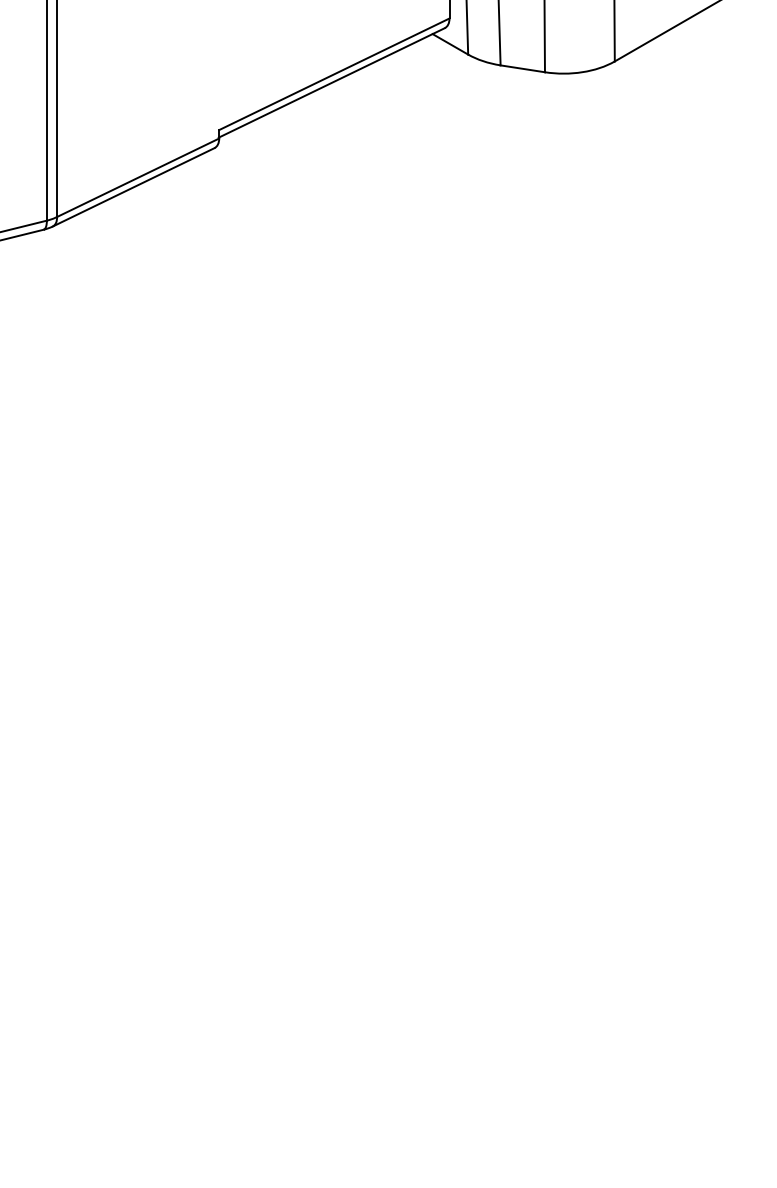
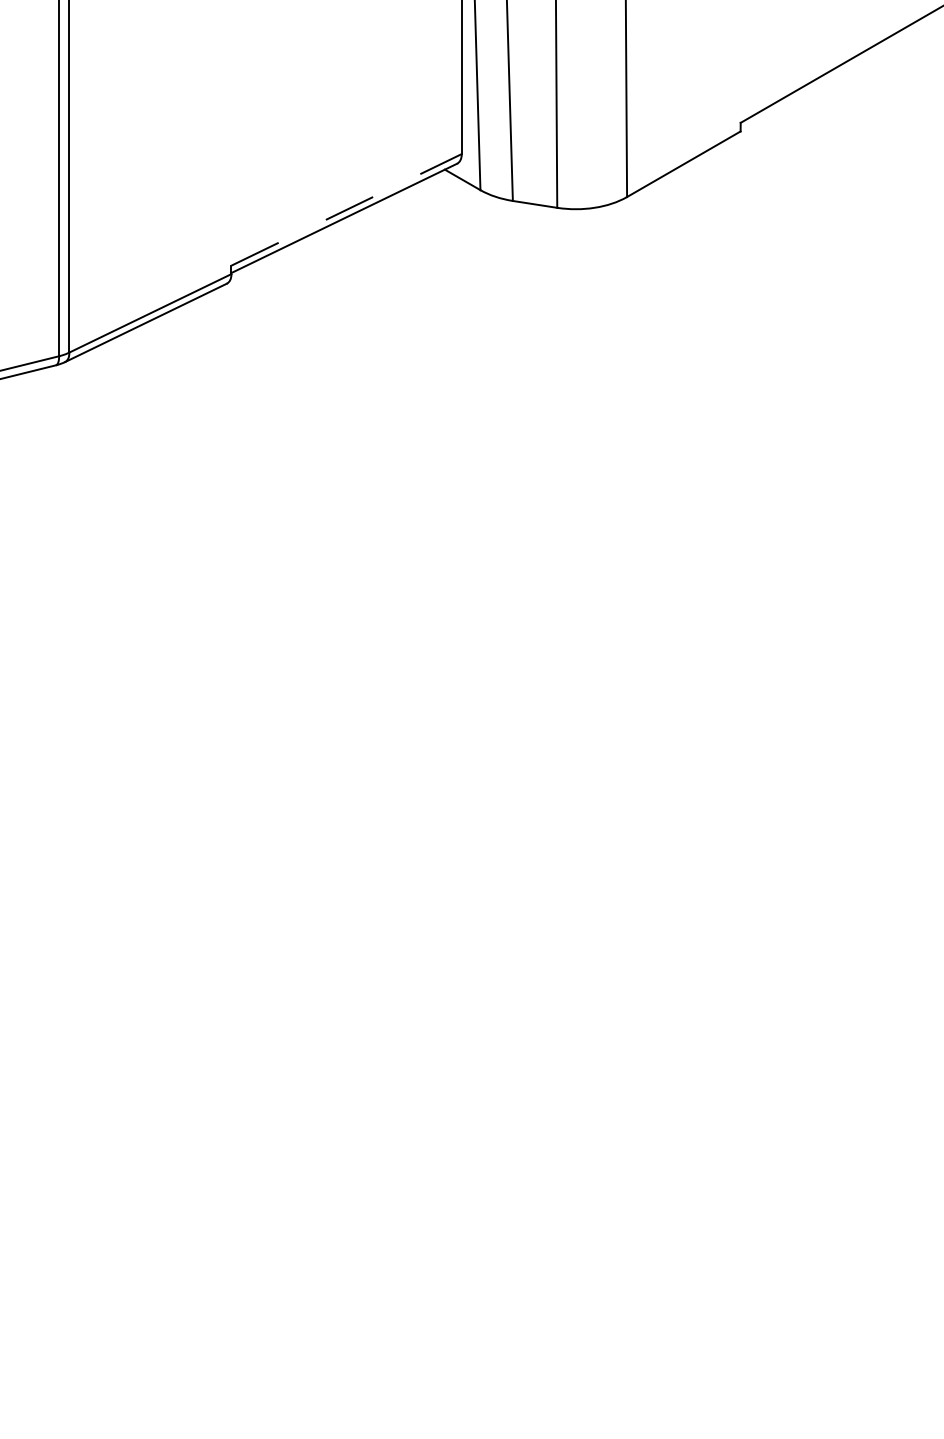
line: (334, 73) -> (346, 209), solid -> dashed

